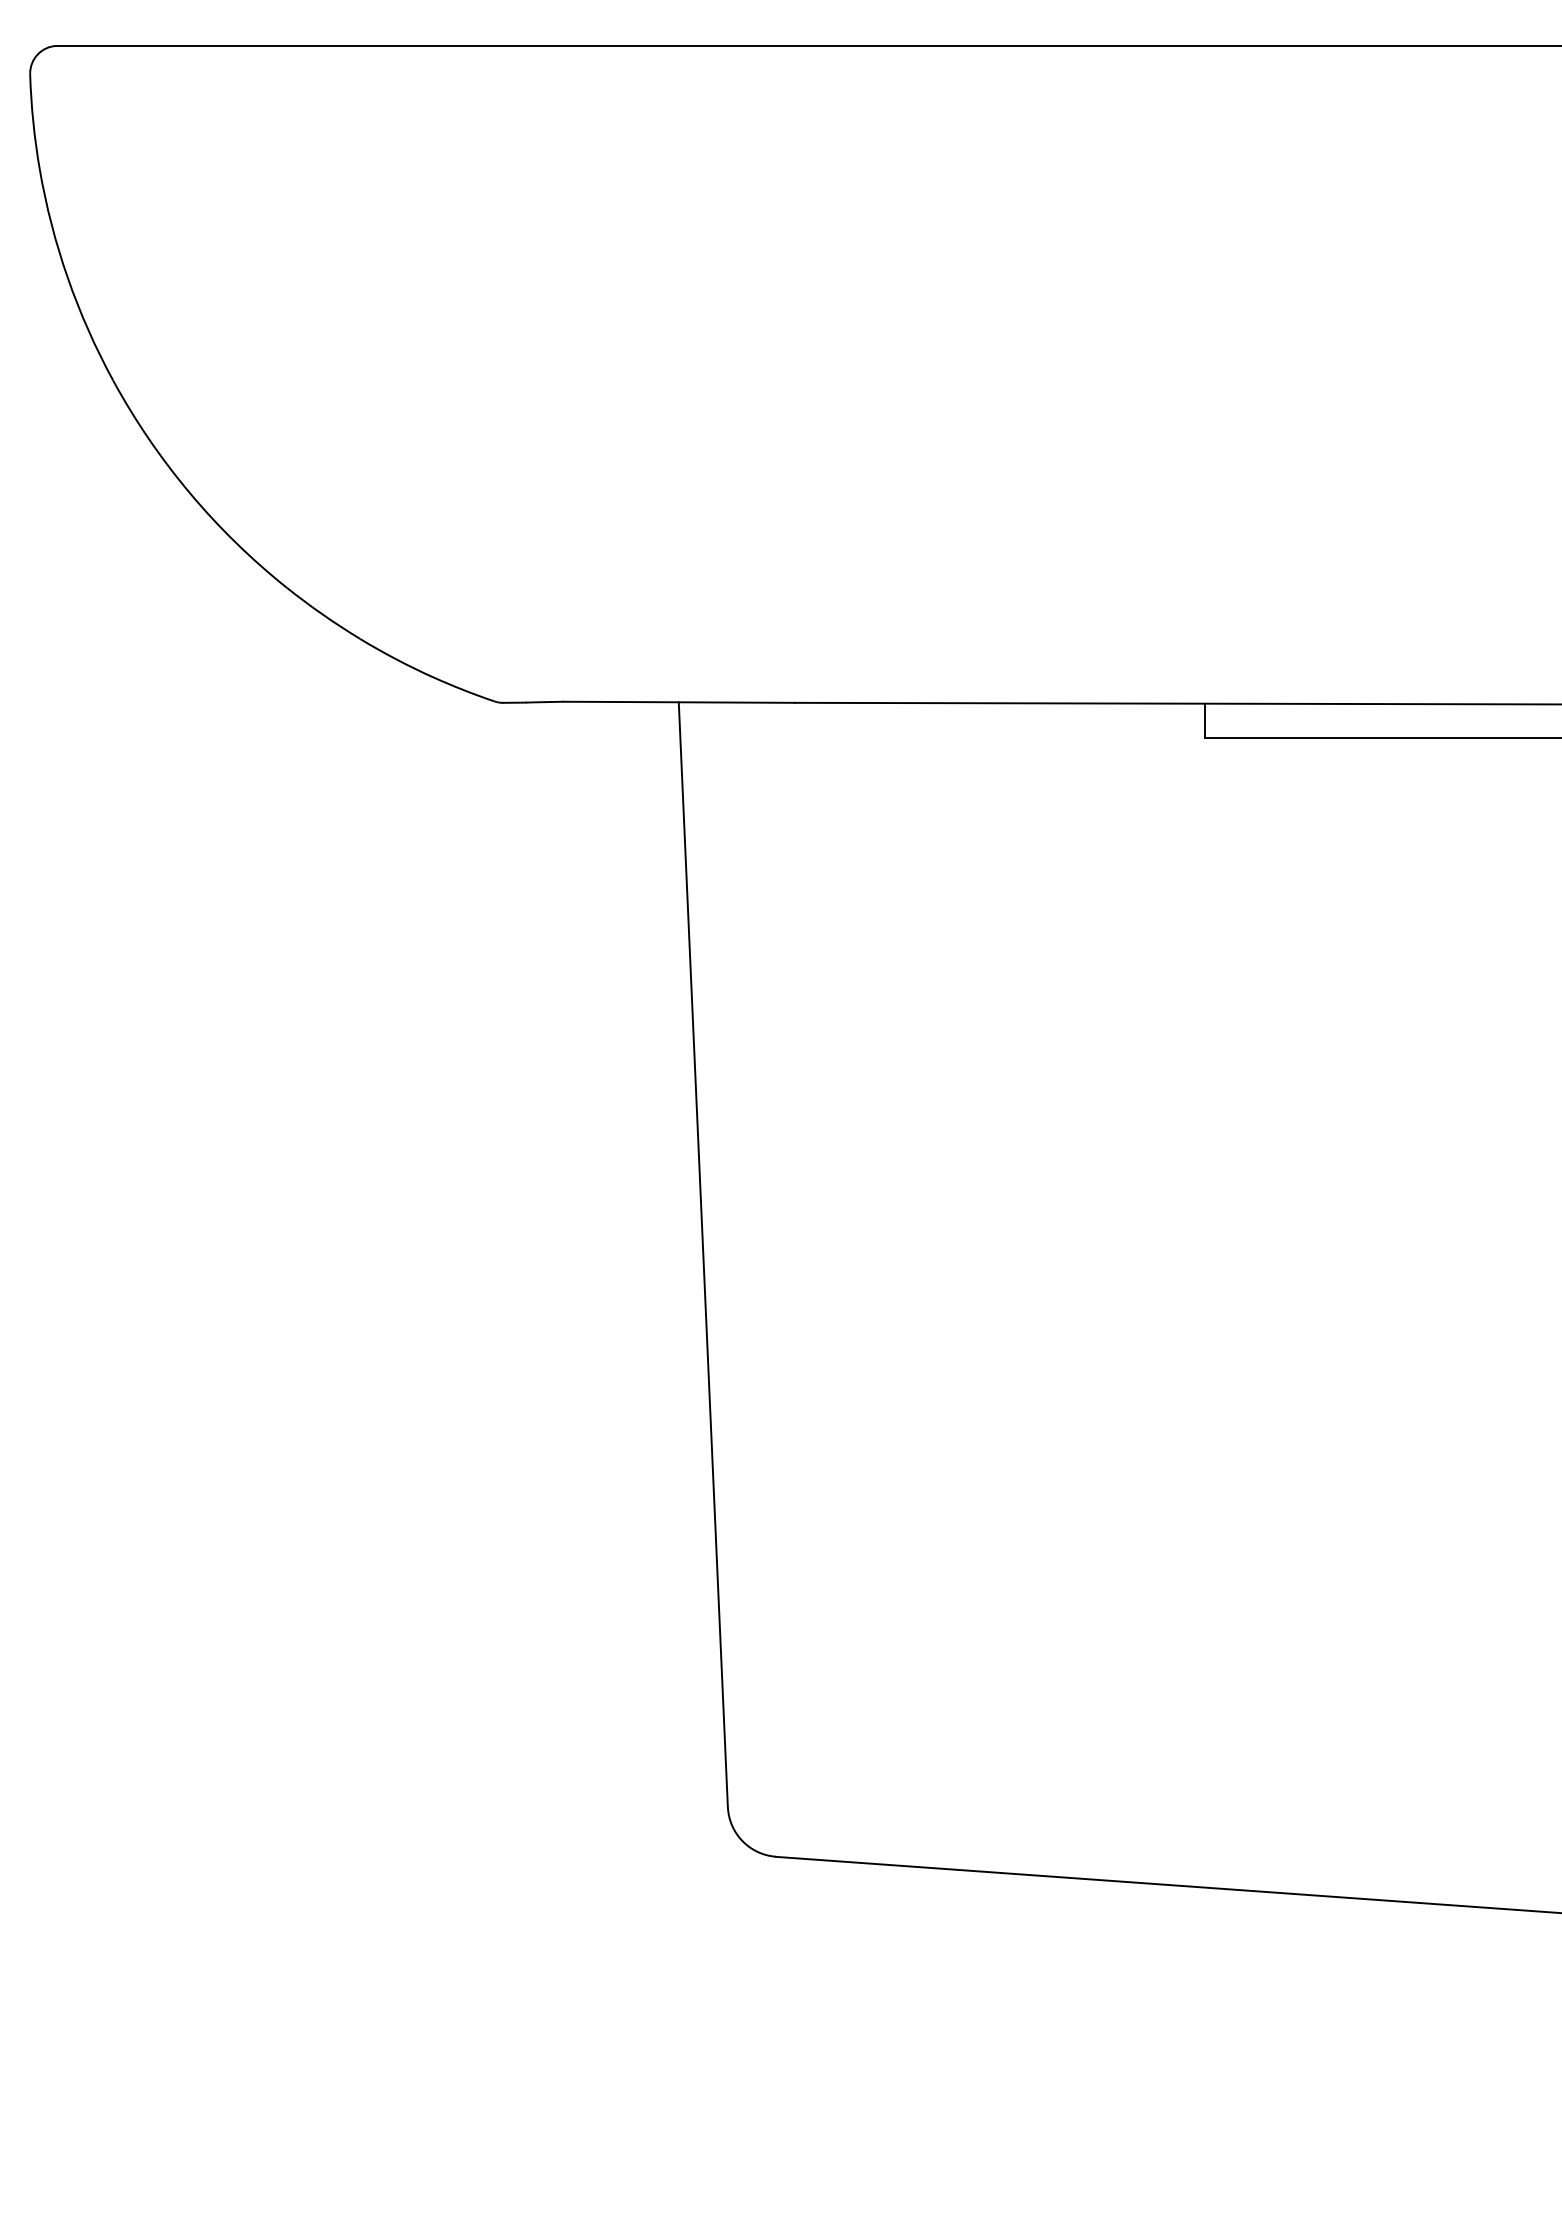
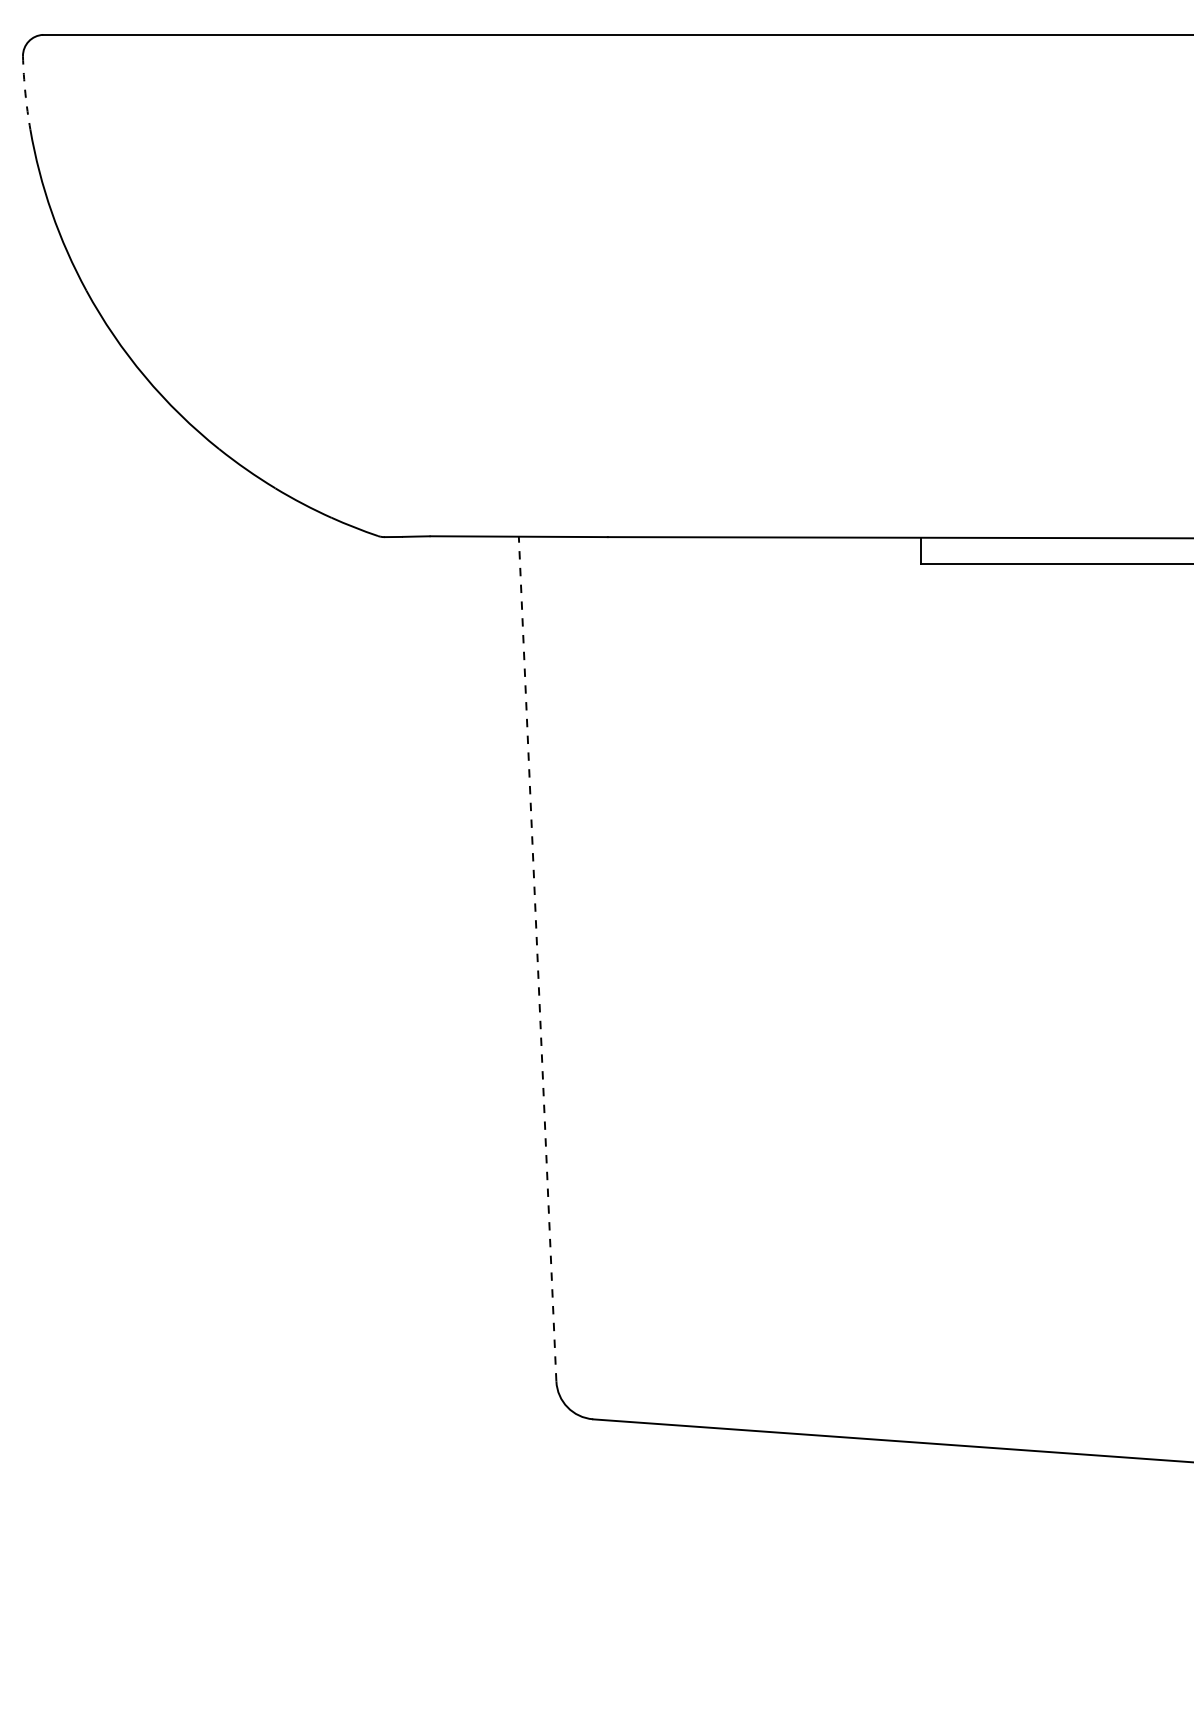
arc: (33, 122) -> (25, 93), solid -> dashed
line: (703, 1254) -> (537, 958), solid -> dashed

